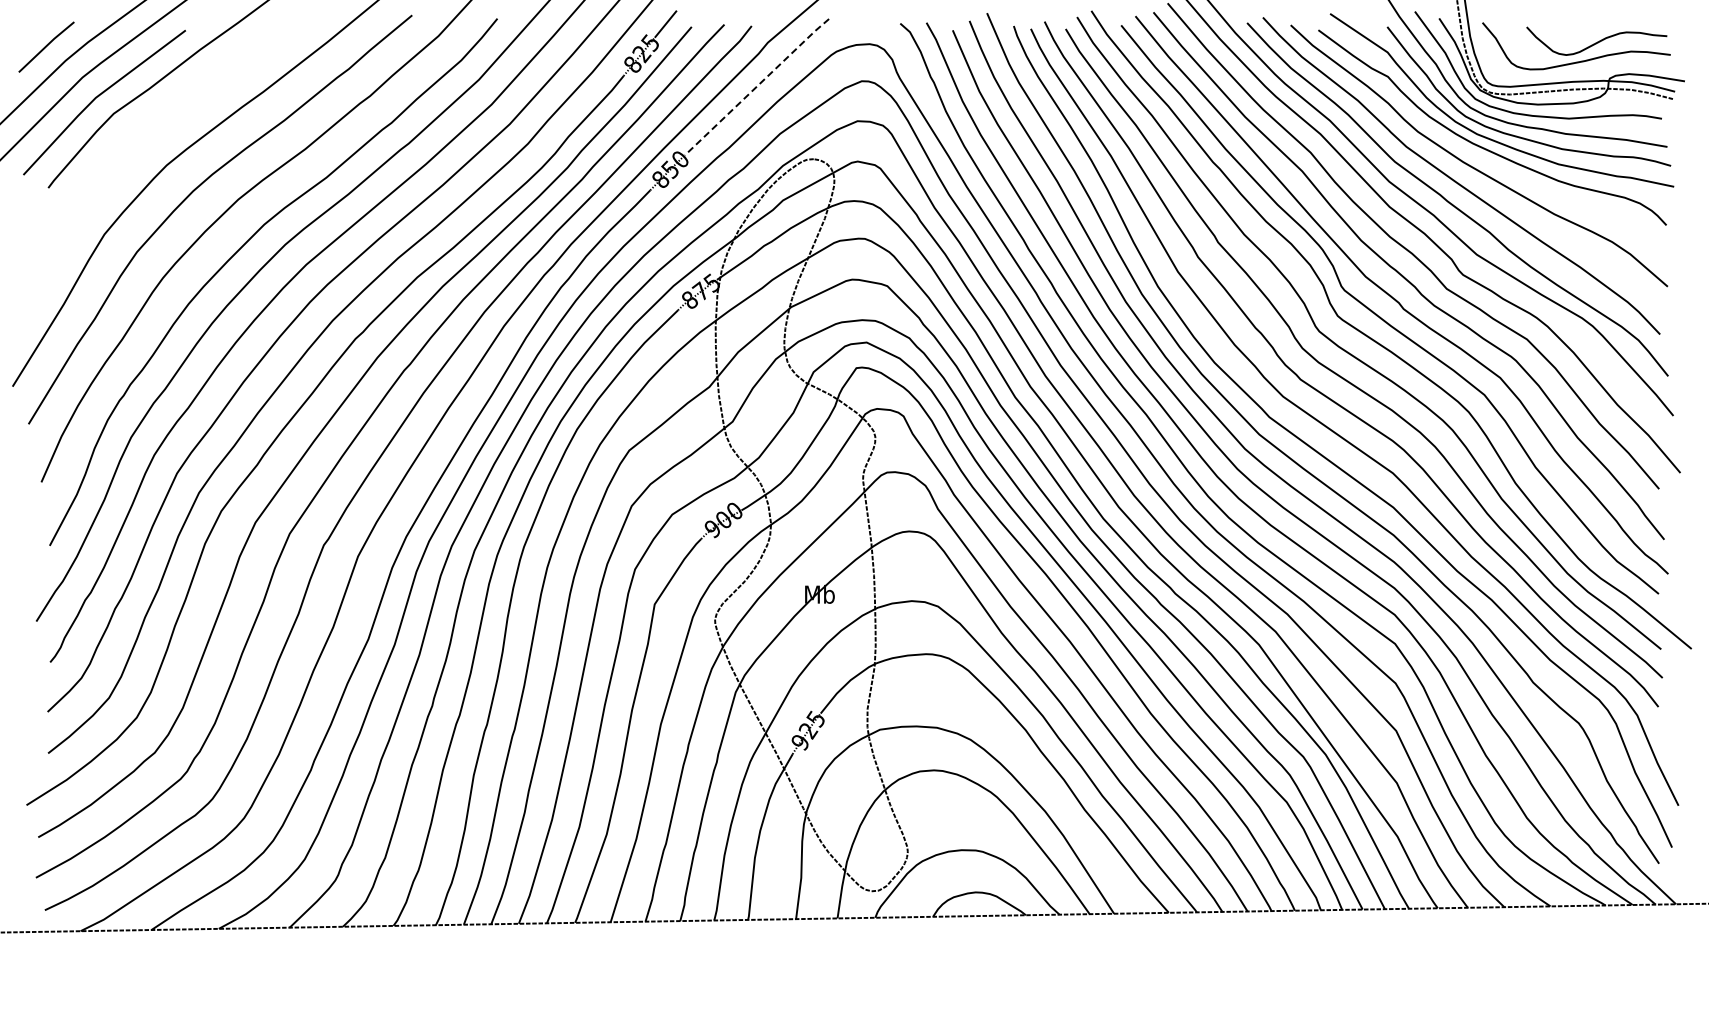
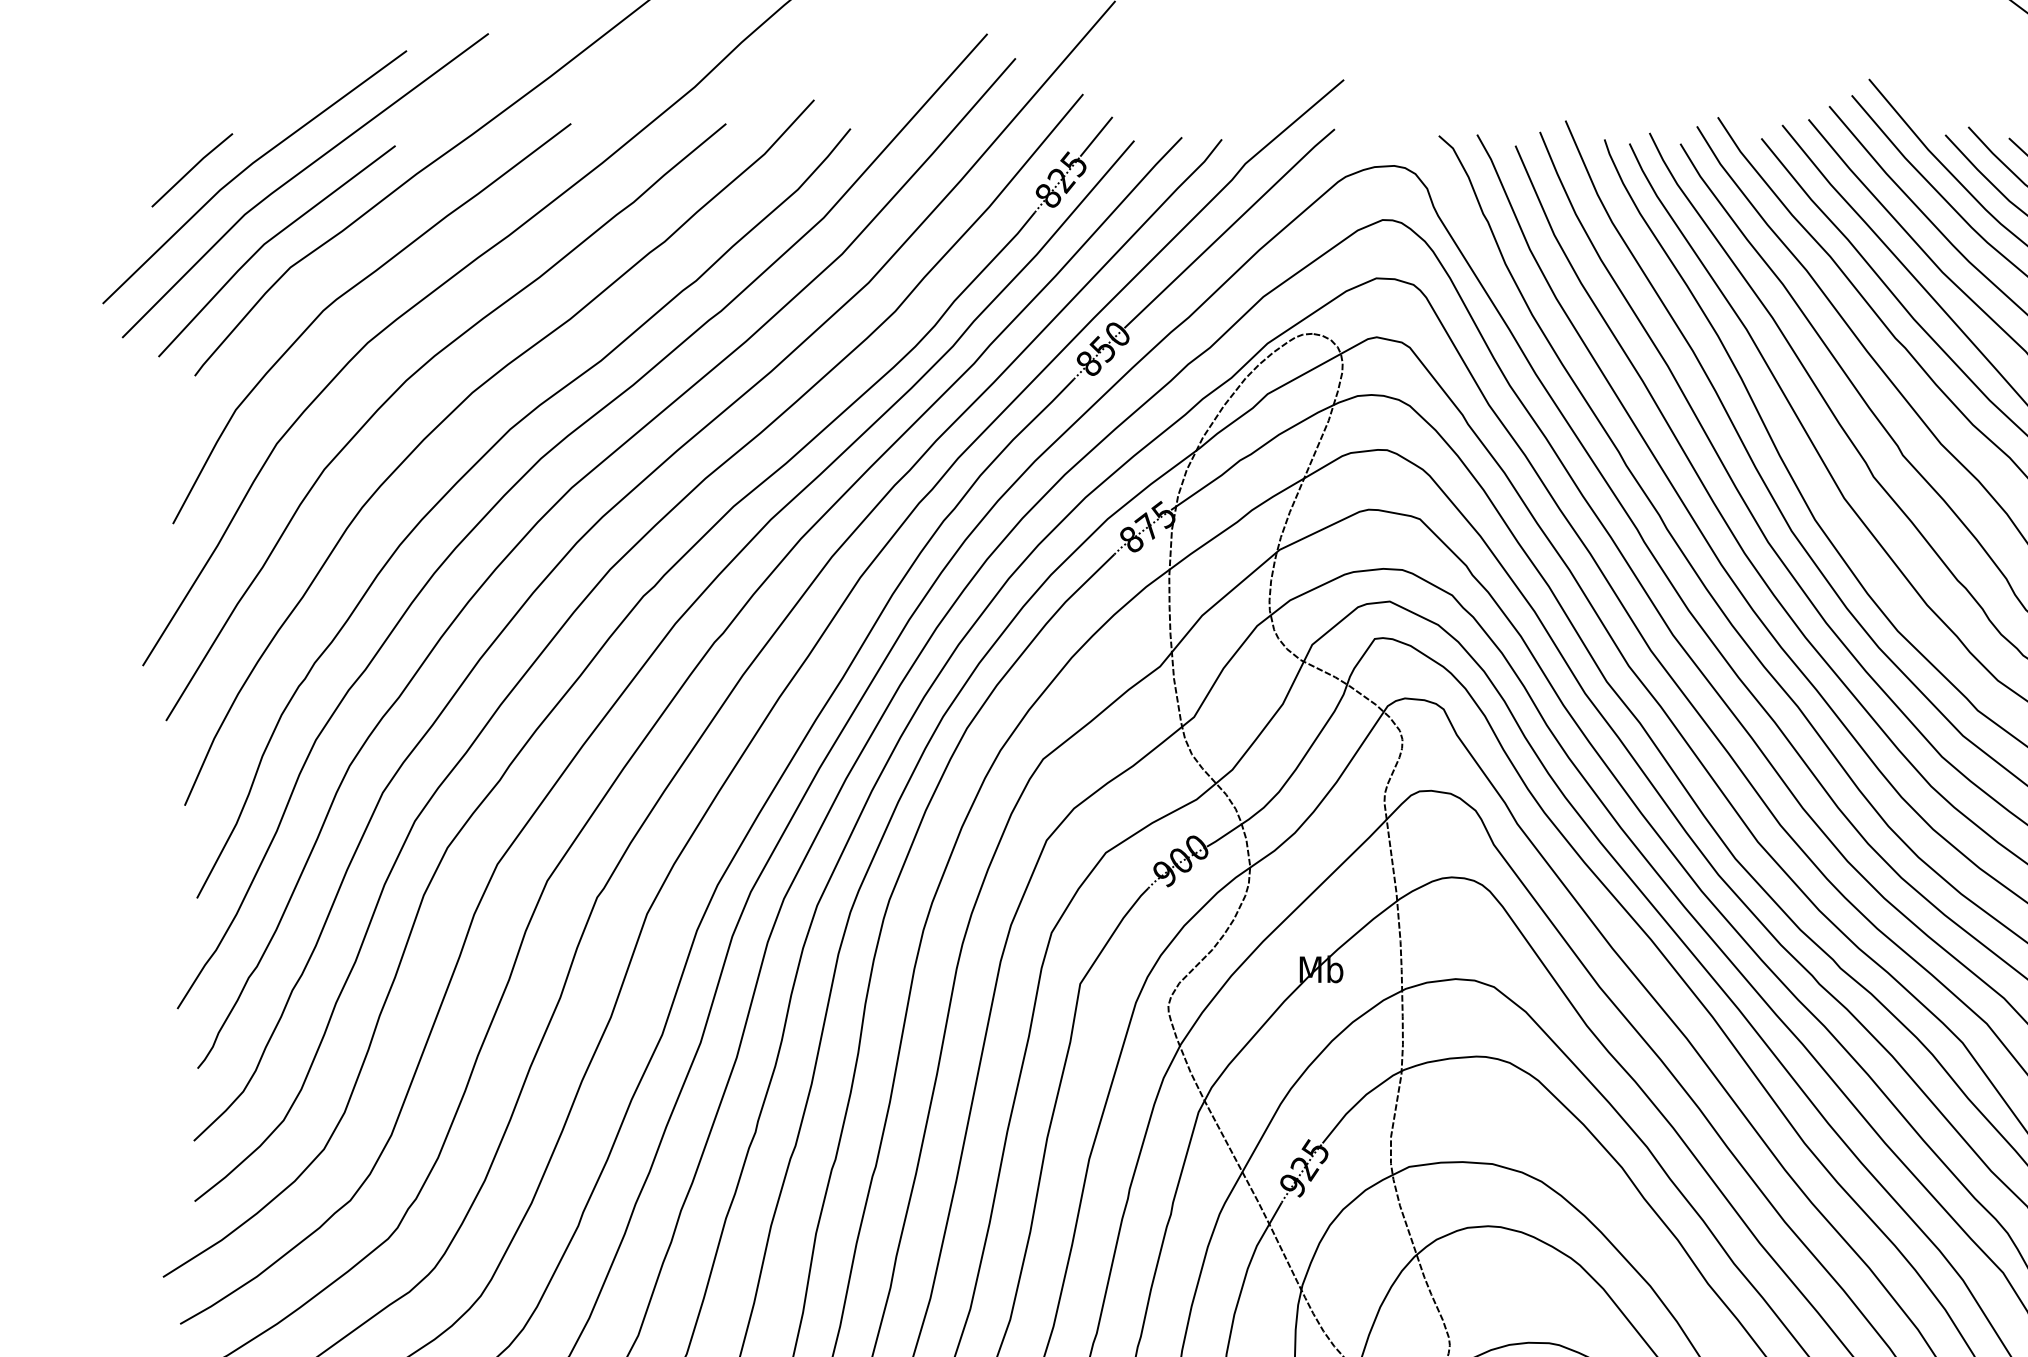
line: (757, 86) -> (1230, 227), dashed -> solid
curve: (154, 130) -> (349, 291), added

